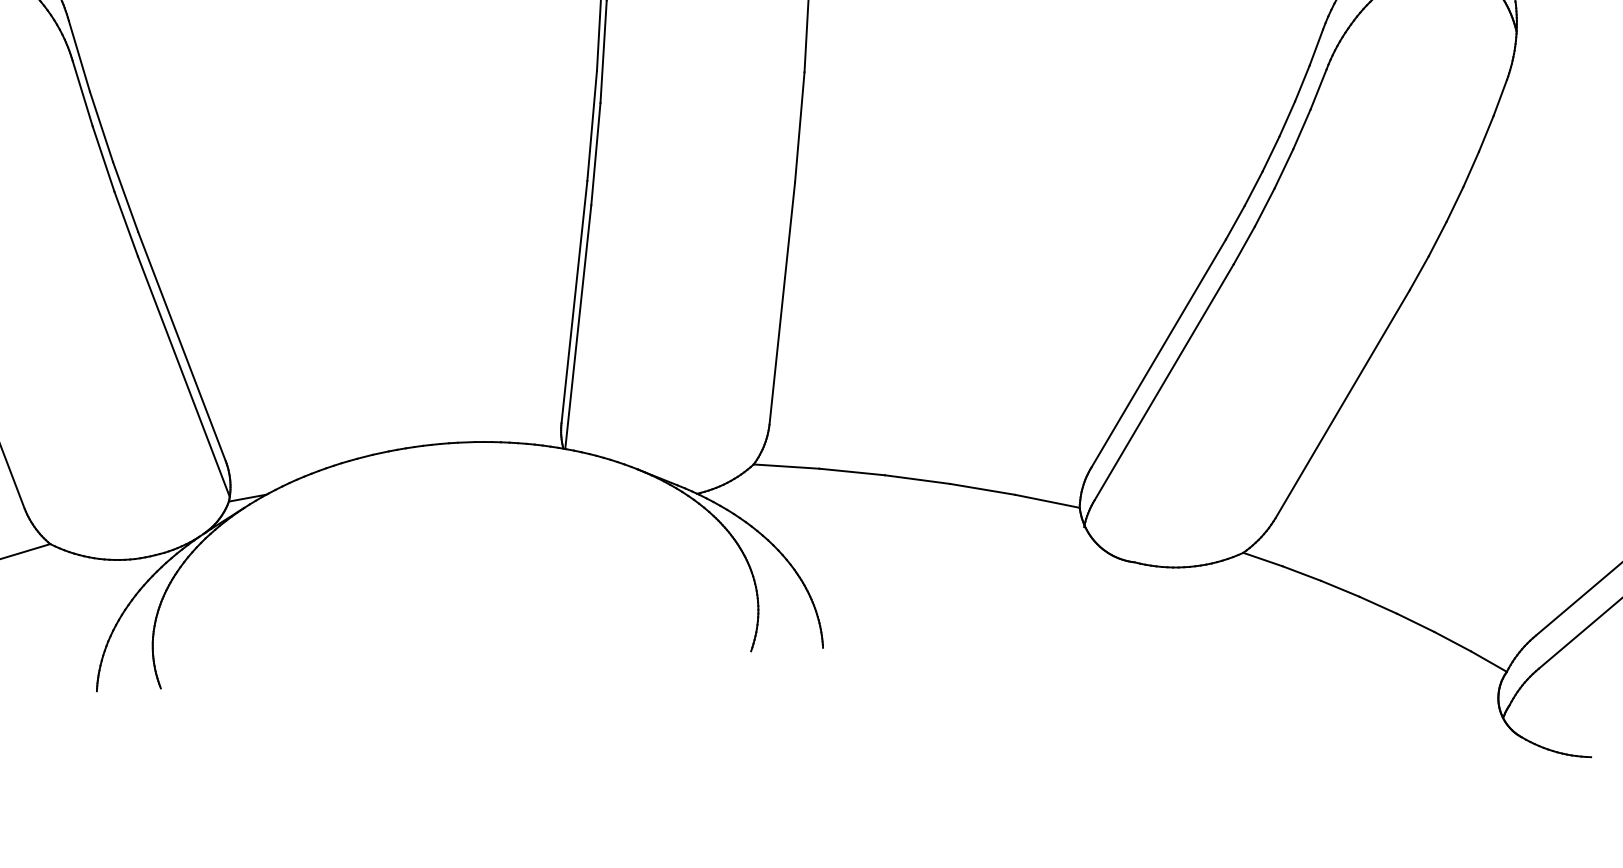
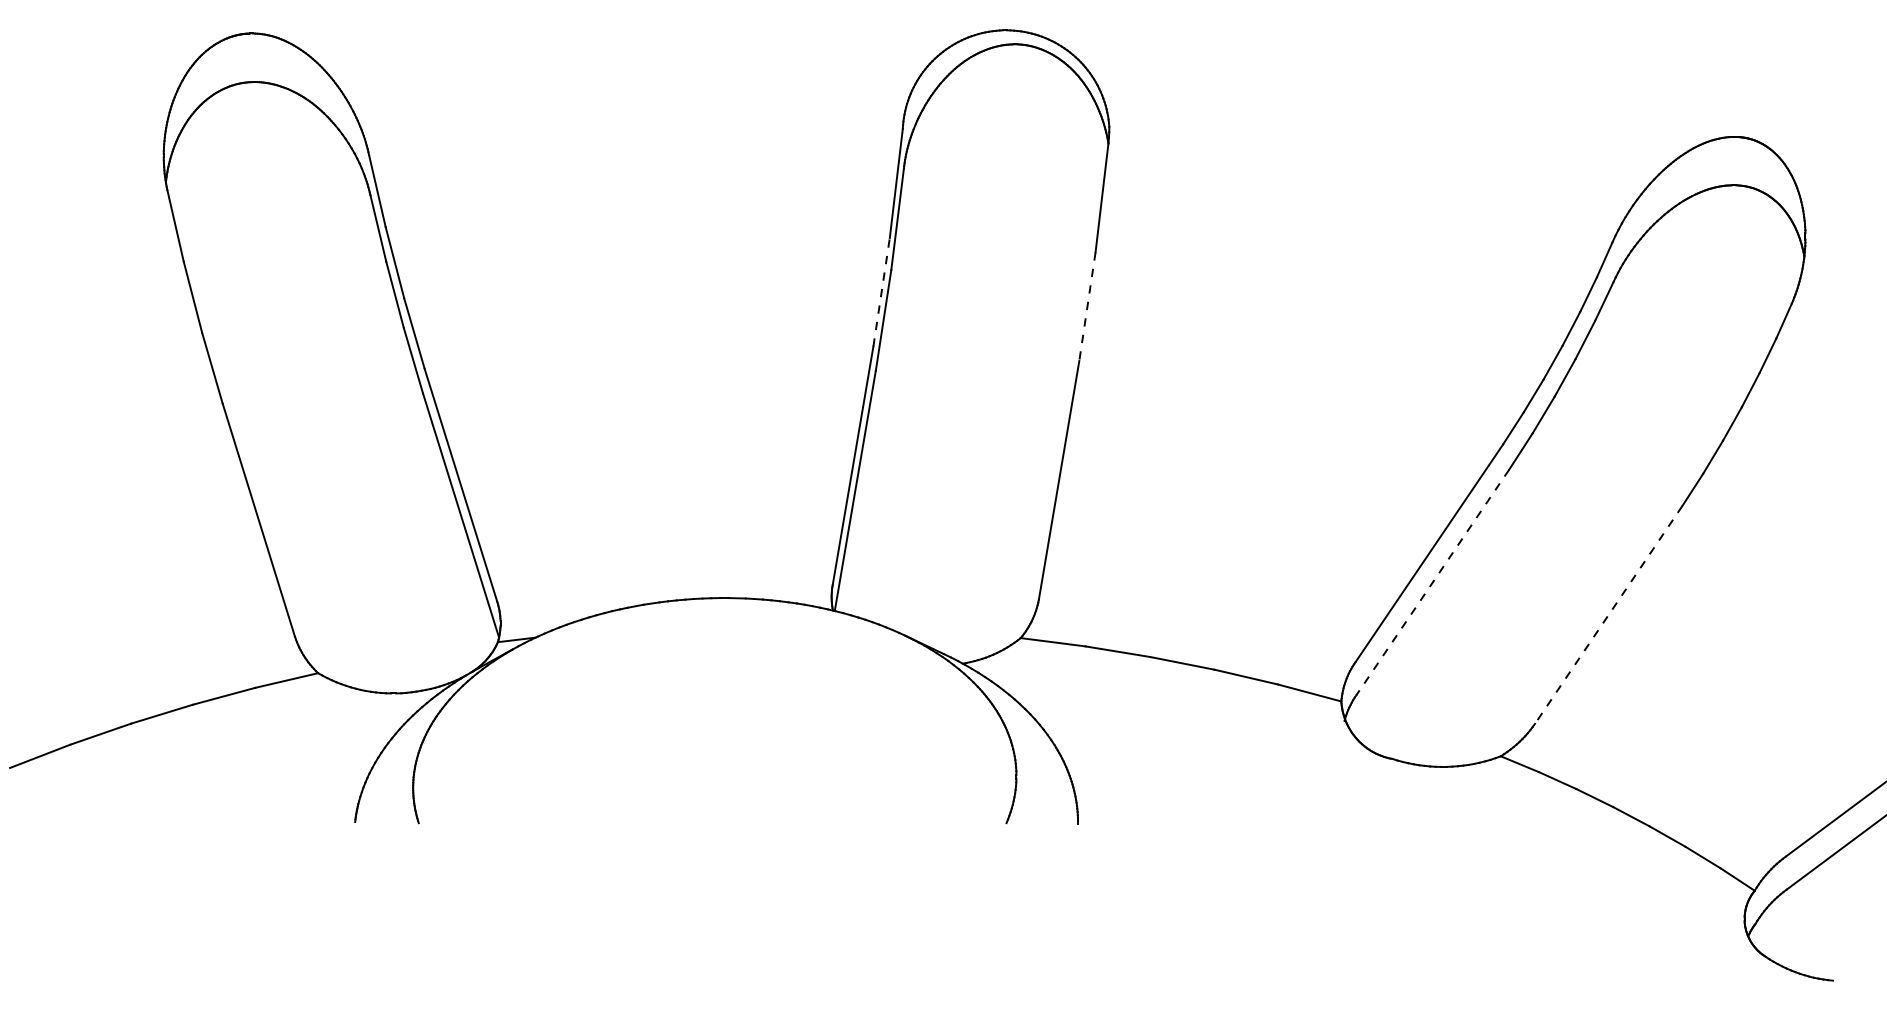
line: (592, 126) -> (881, 292), solid -> dashed
line: (799, 127) -> (1087, 306), solid -> dashed
line: (1163, 382) -> (1432, 582), solid -> dashed
line: (1342, 403) -> (1608, 614), solid -> dashed

